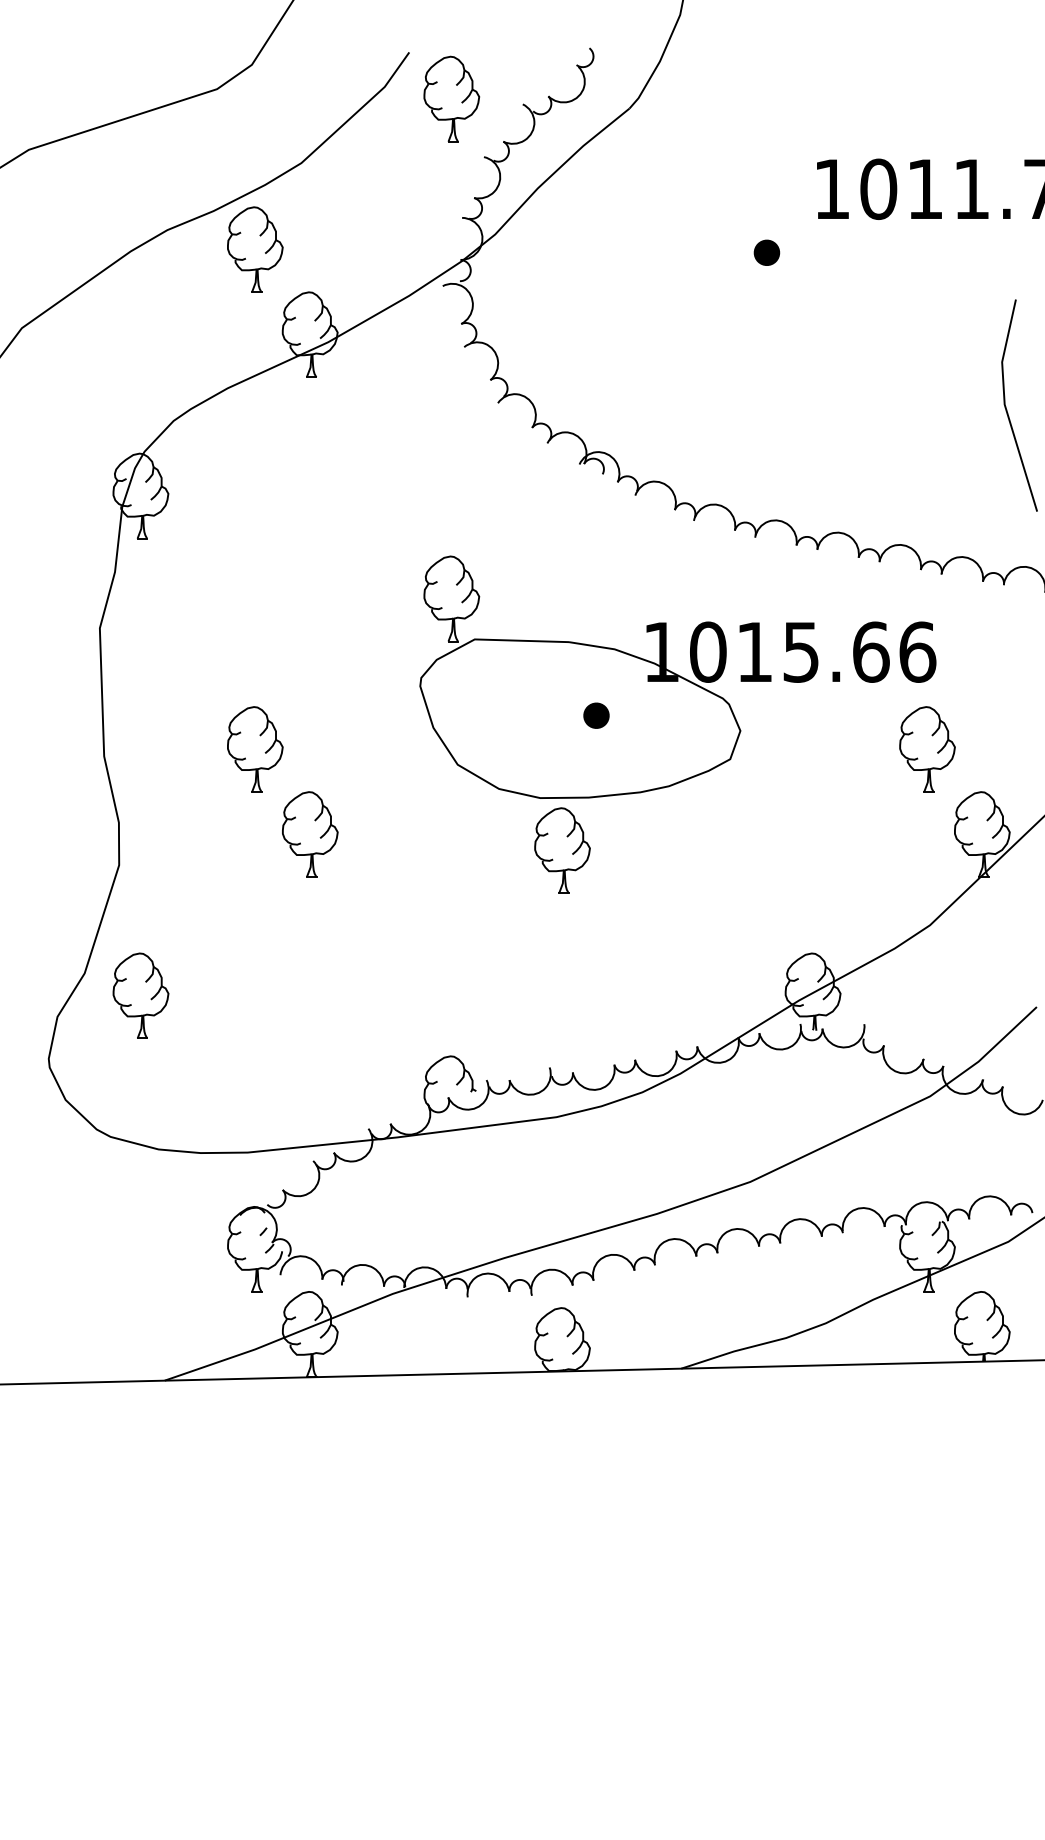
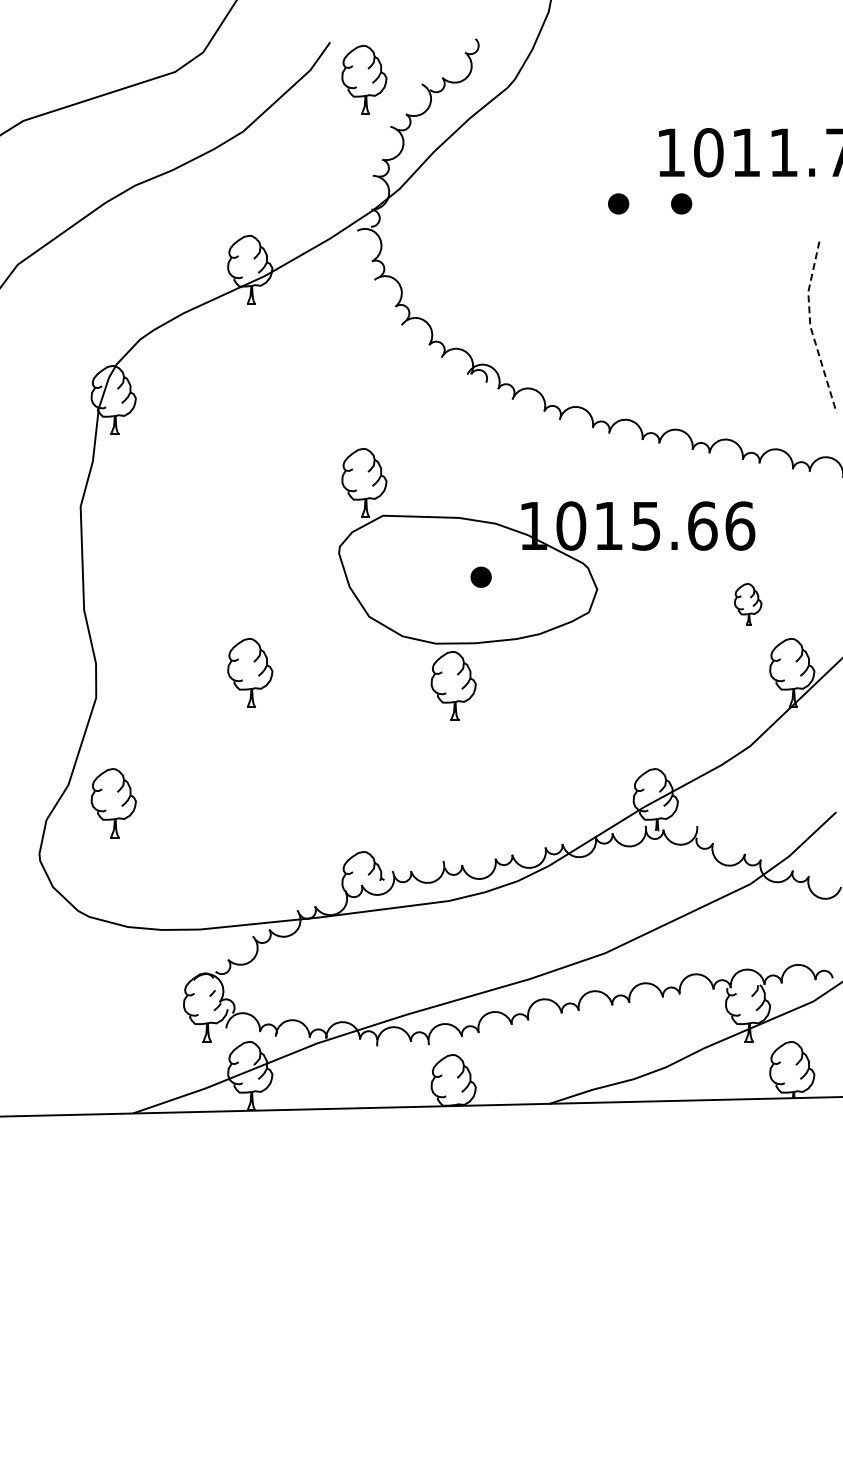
part: (254, 249) -> (205, 201), removed
part: (844, 252) -> (681, 203), added
line: (1004, 406) -> (810, 327), solid -> dashed
part: (254, 749) -> (205, 604), removed
part: (927, 749) -> (748, 604), size x0.6

